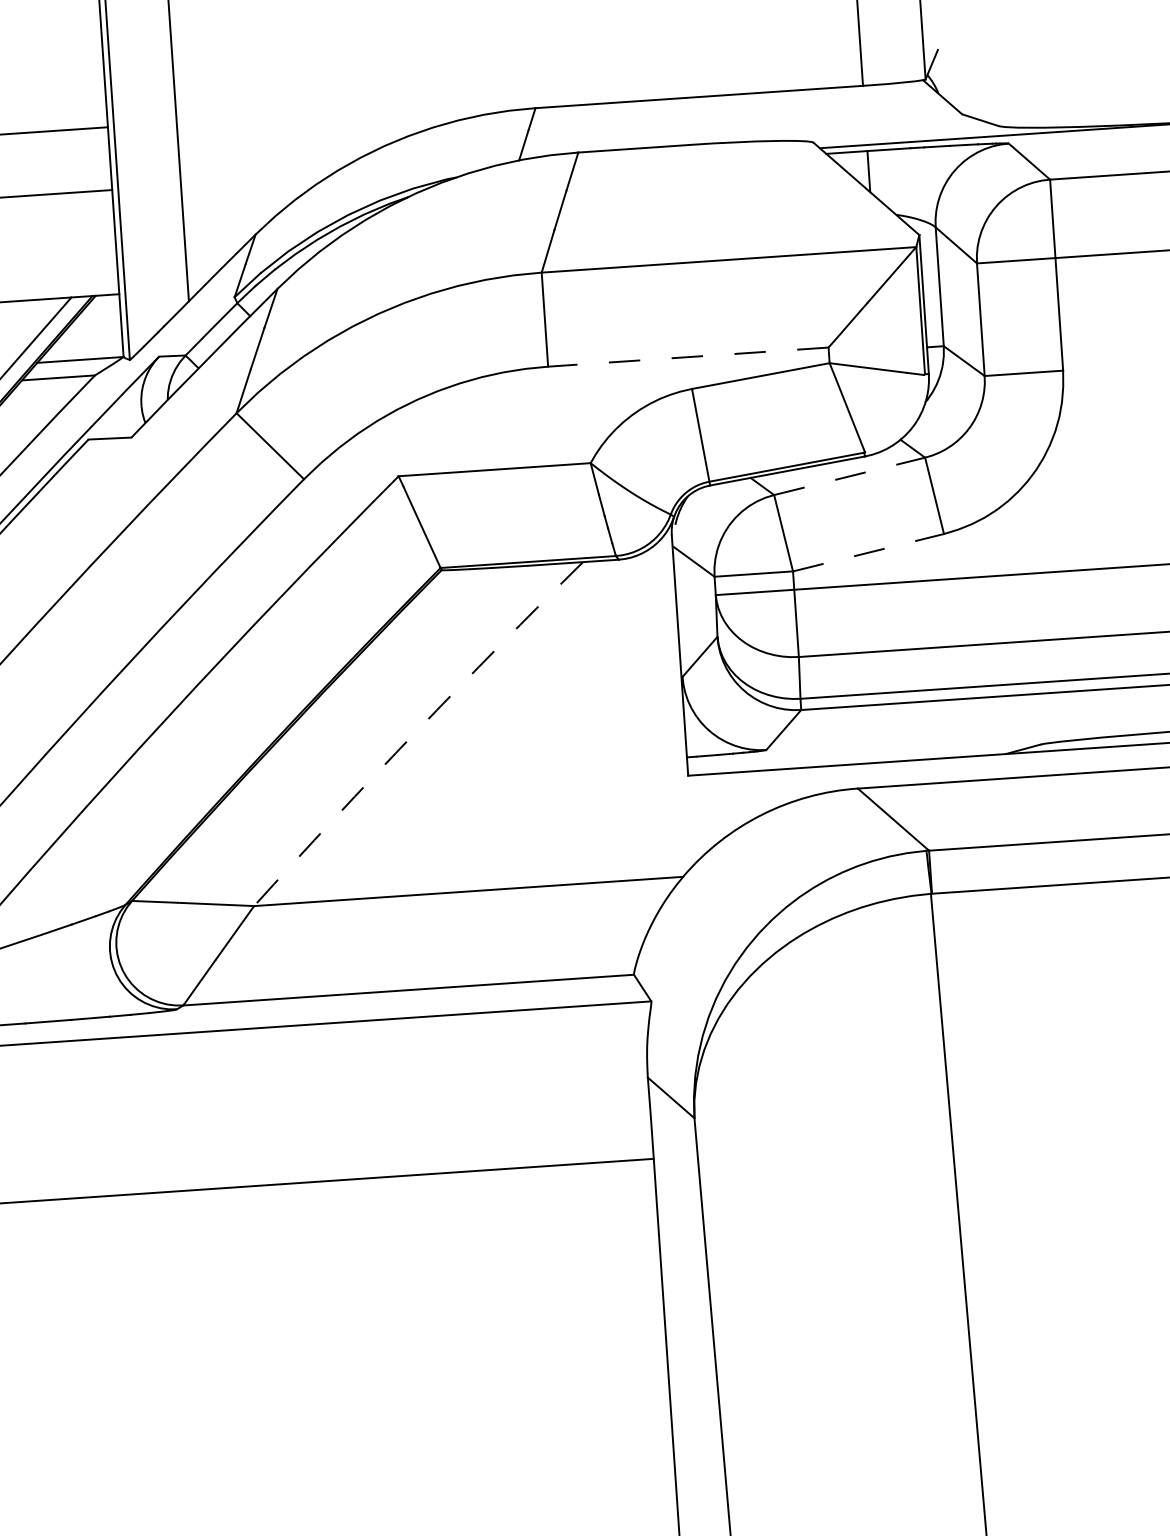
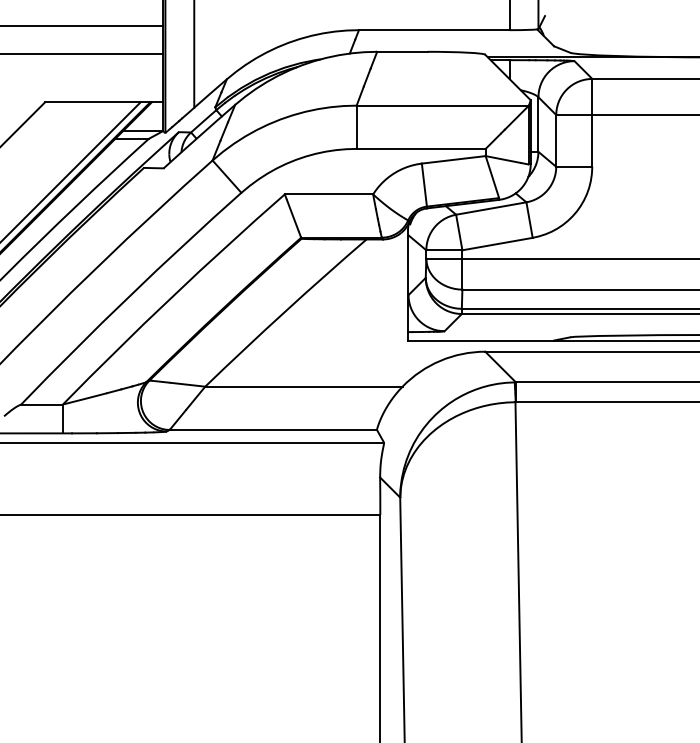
line: (686, 356) -> (420, 148), dashed -> solid
line: (850, 476) -> (491, 208), dashed -> solid
line: (868, 553) -> (497, 244), dashed -> solid
arc: (415, 730) -> (284, 311), dashed -> solid

